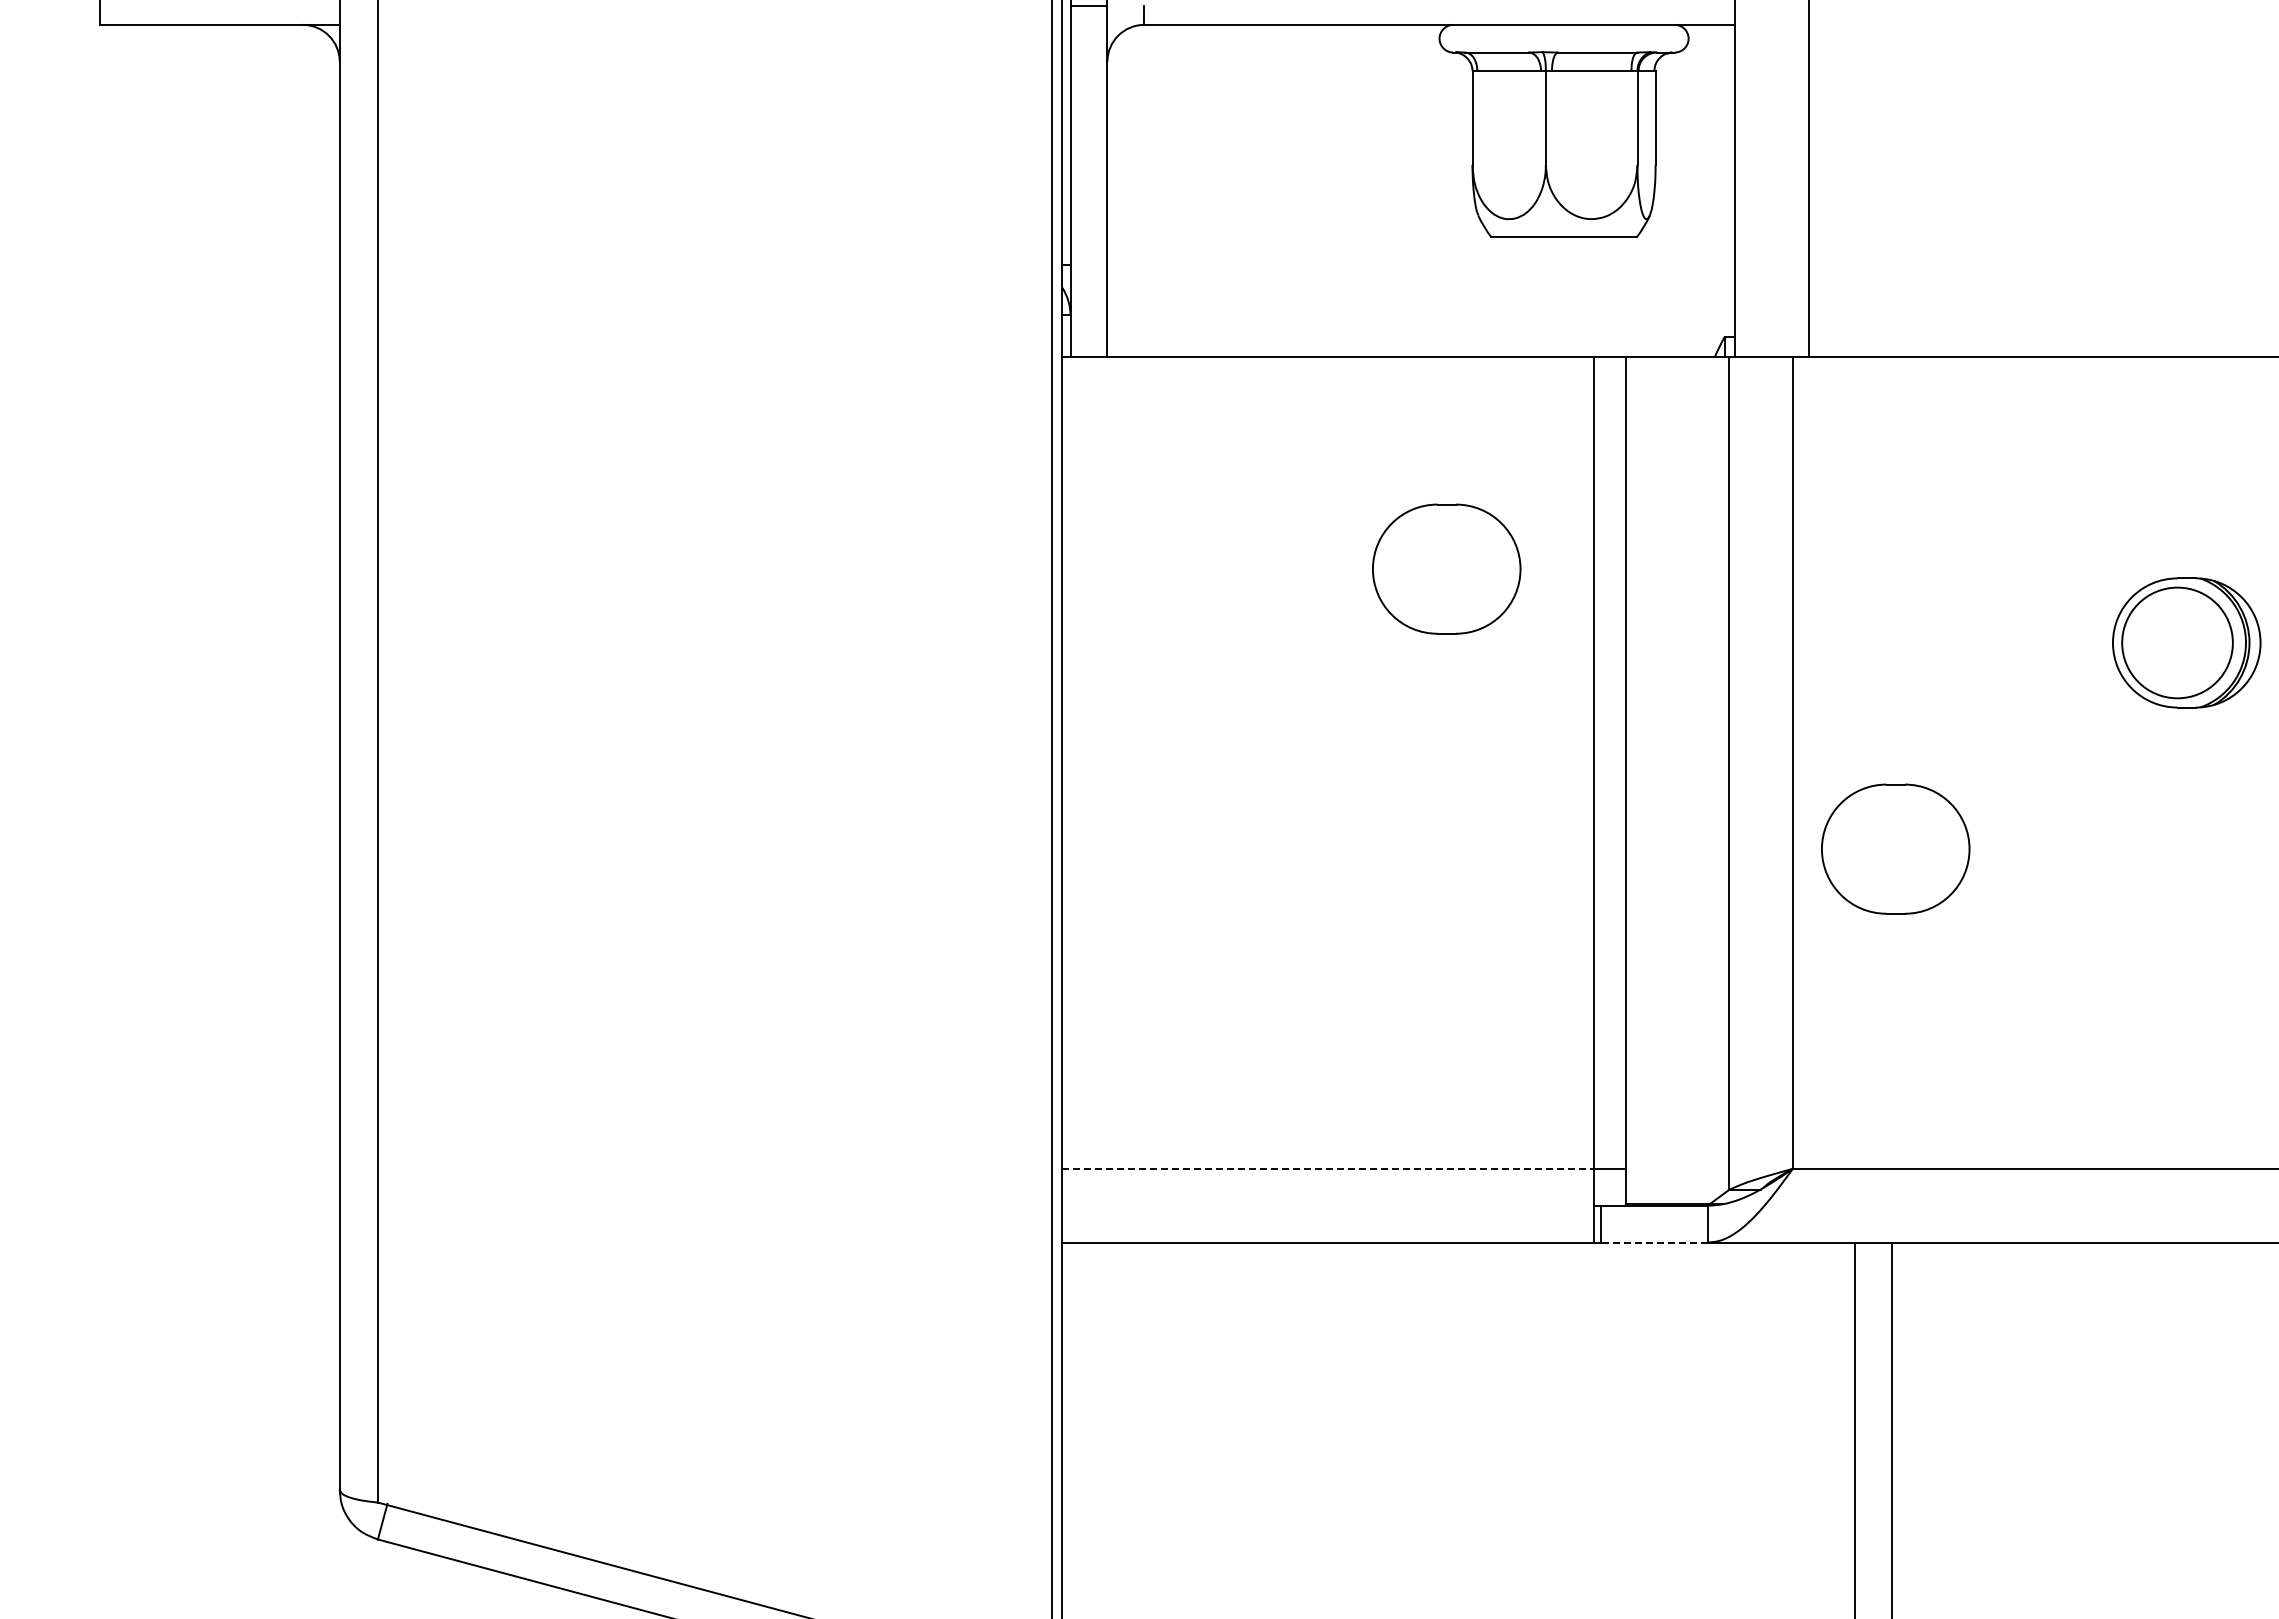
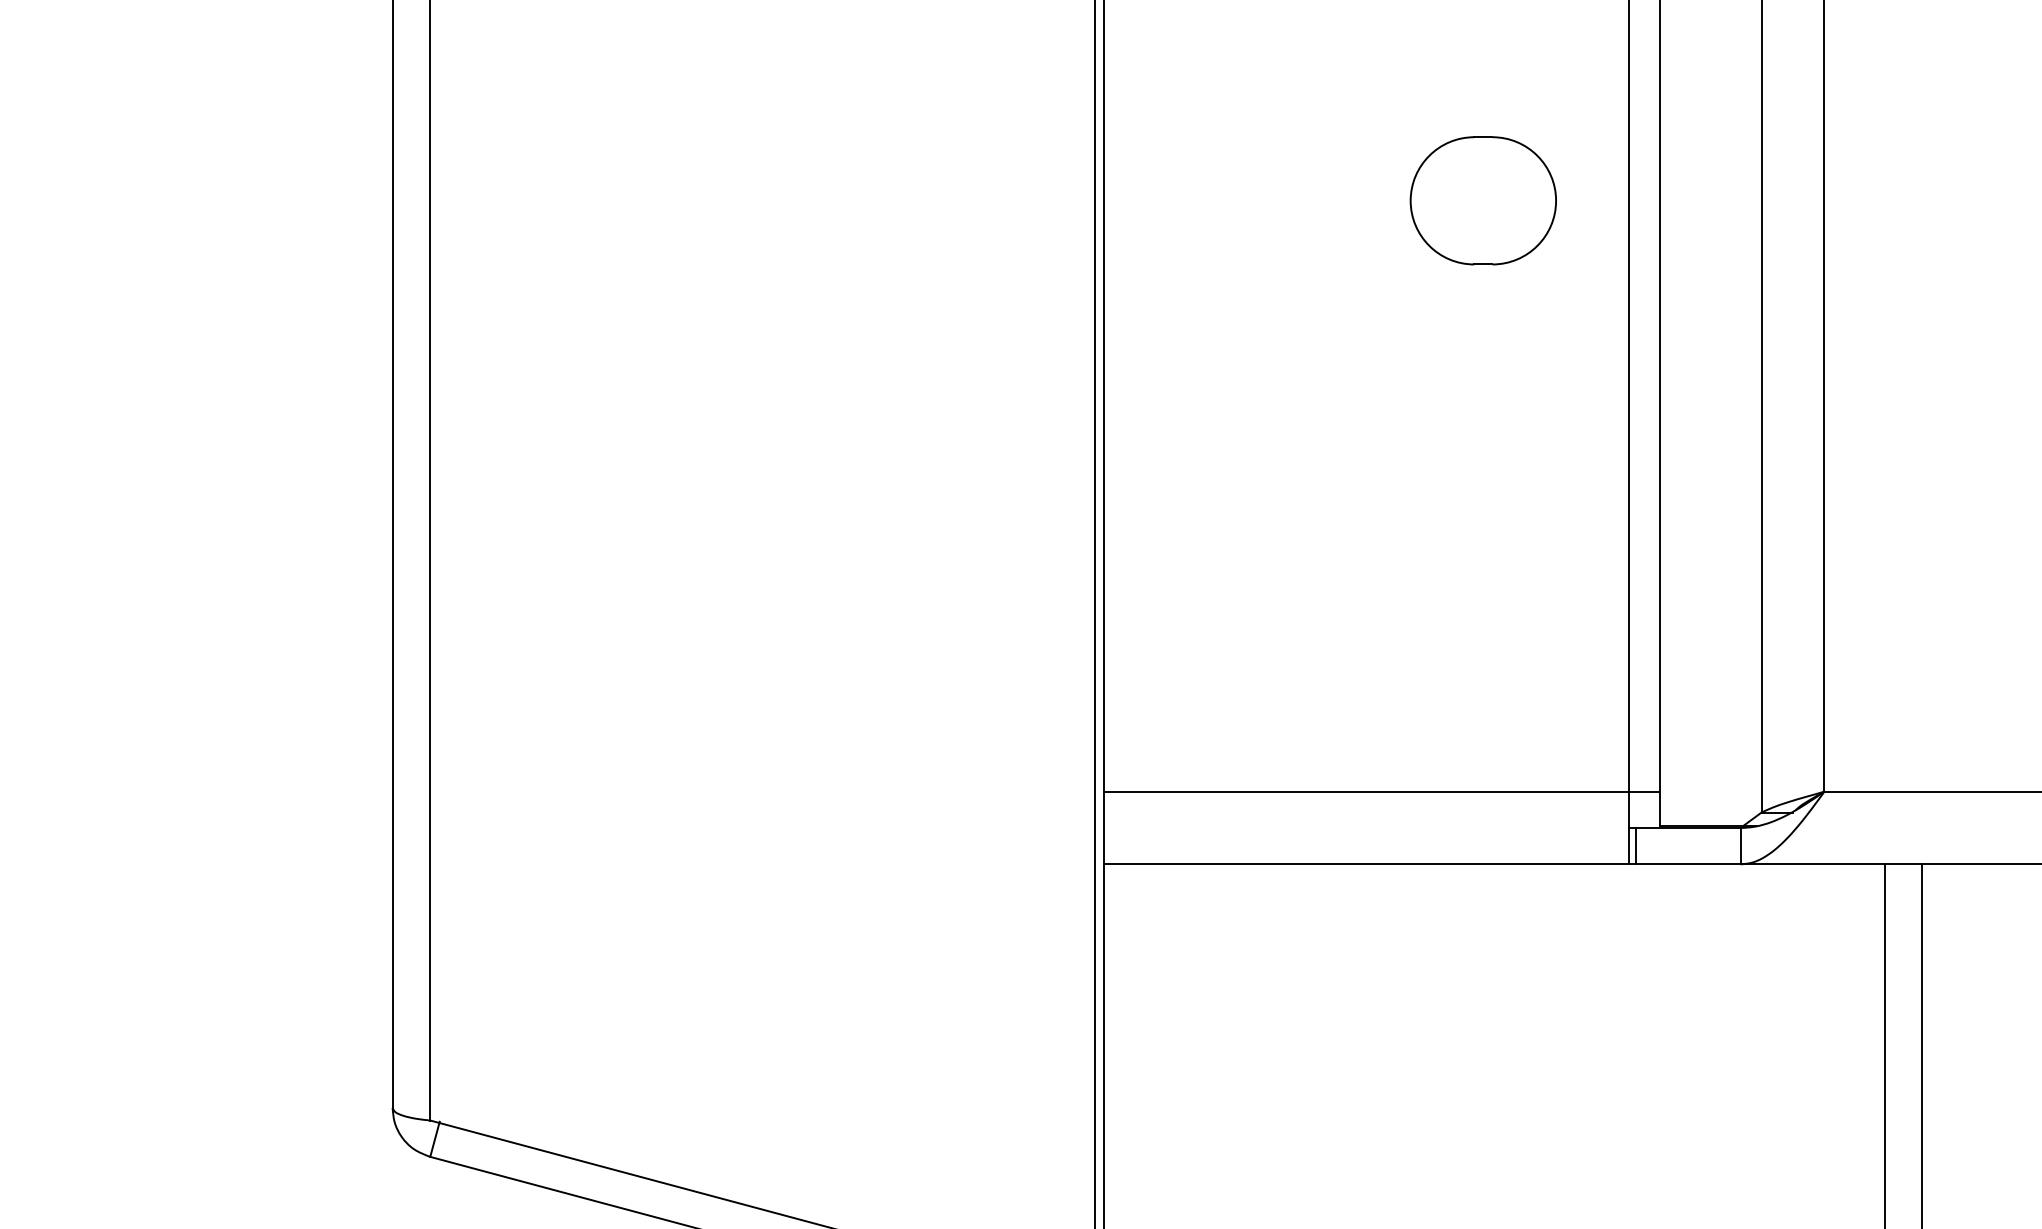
part: (1895, 848) -> (1925, 476), removed
line: (1328, 1168) -> (1366, 791), dashed -> solid
line: (1653, 1242) -> (1687, 864), dashed -> solid

